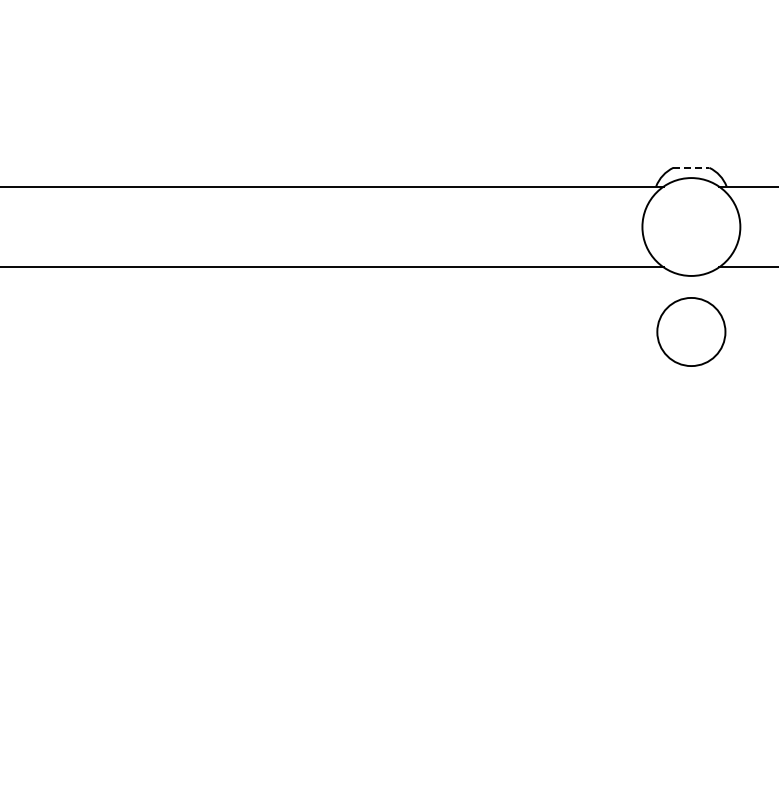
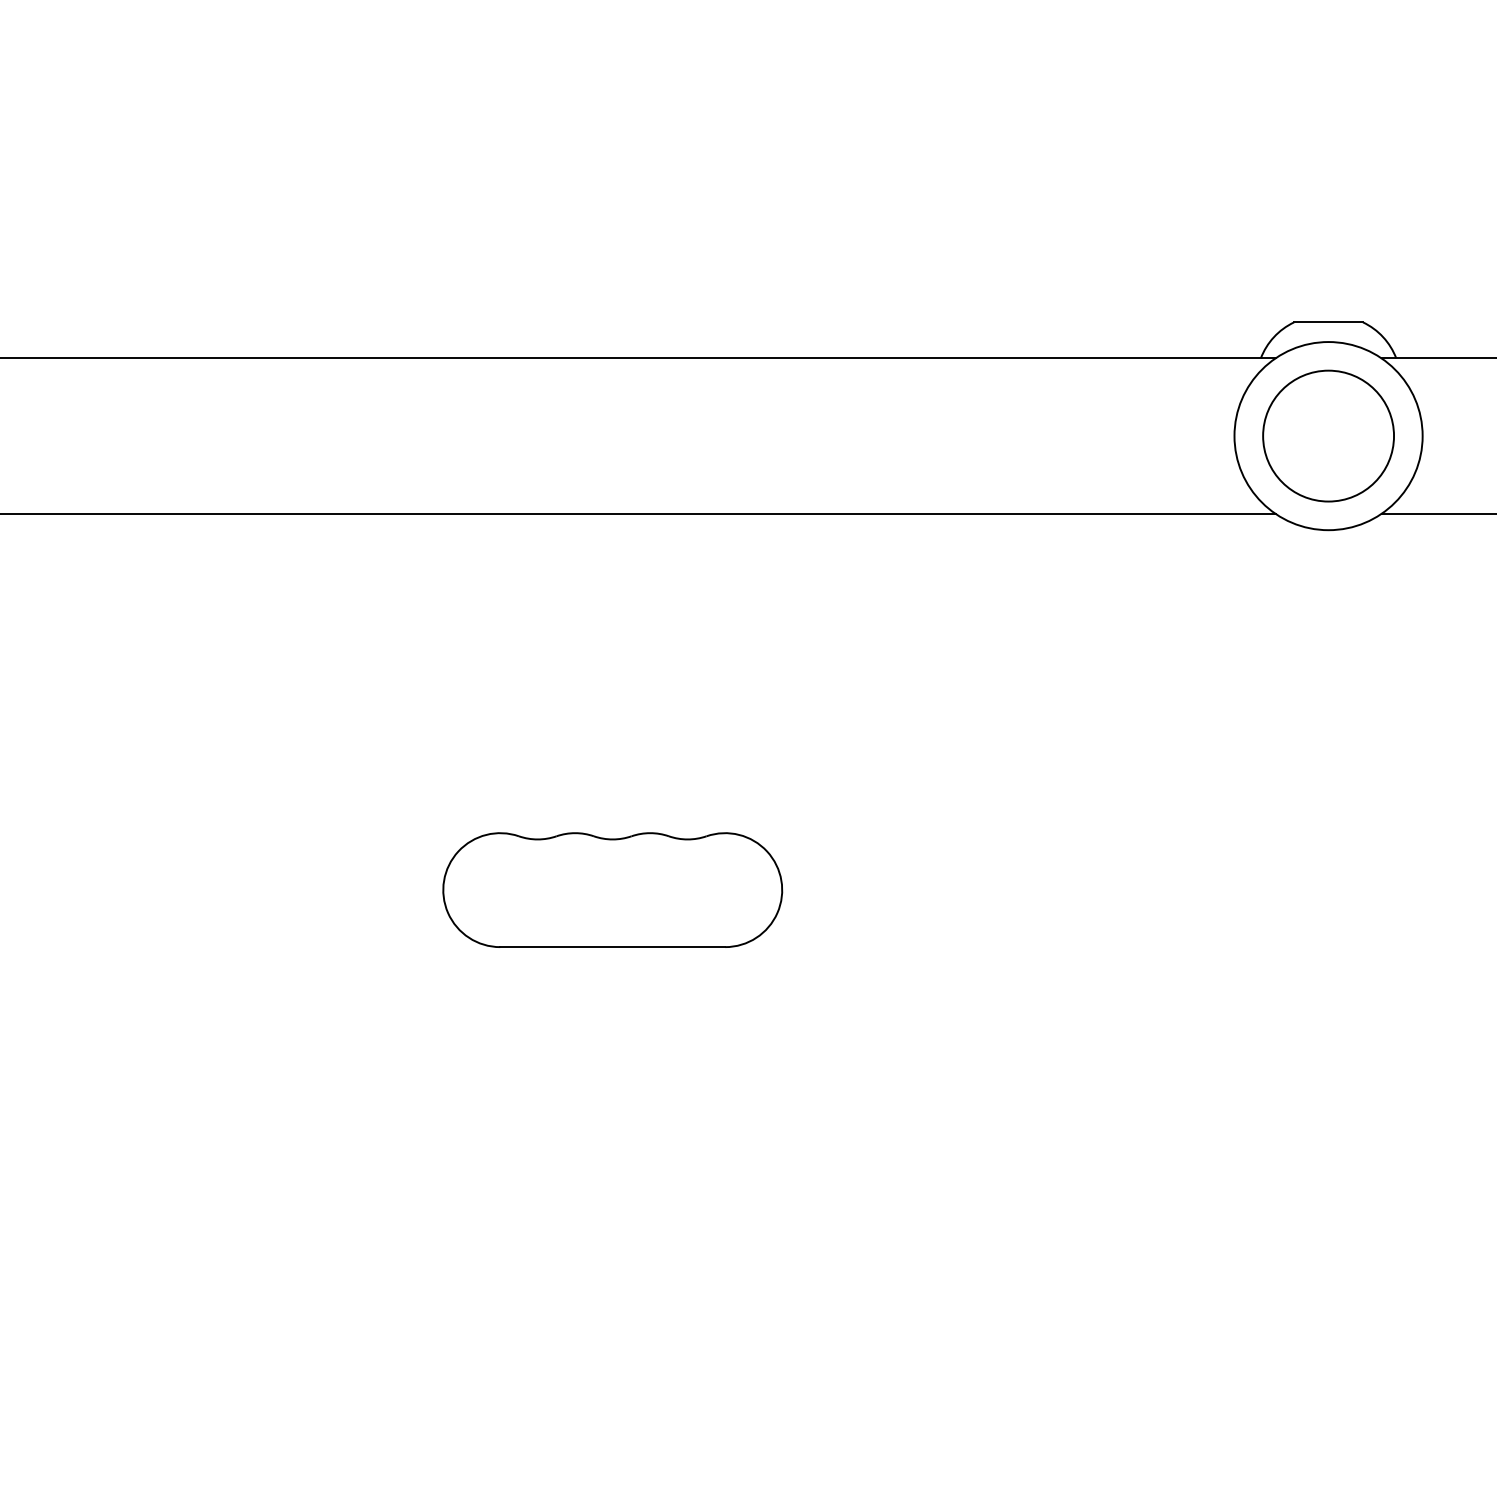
line: (691, 167) -> (1328, 321), dashed -> solid
circle: (691, 331) -> (1328, 435), moved
part: (318, 462) -> (612, 888), added

